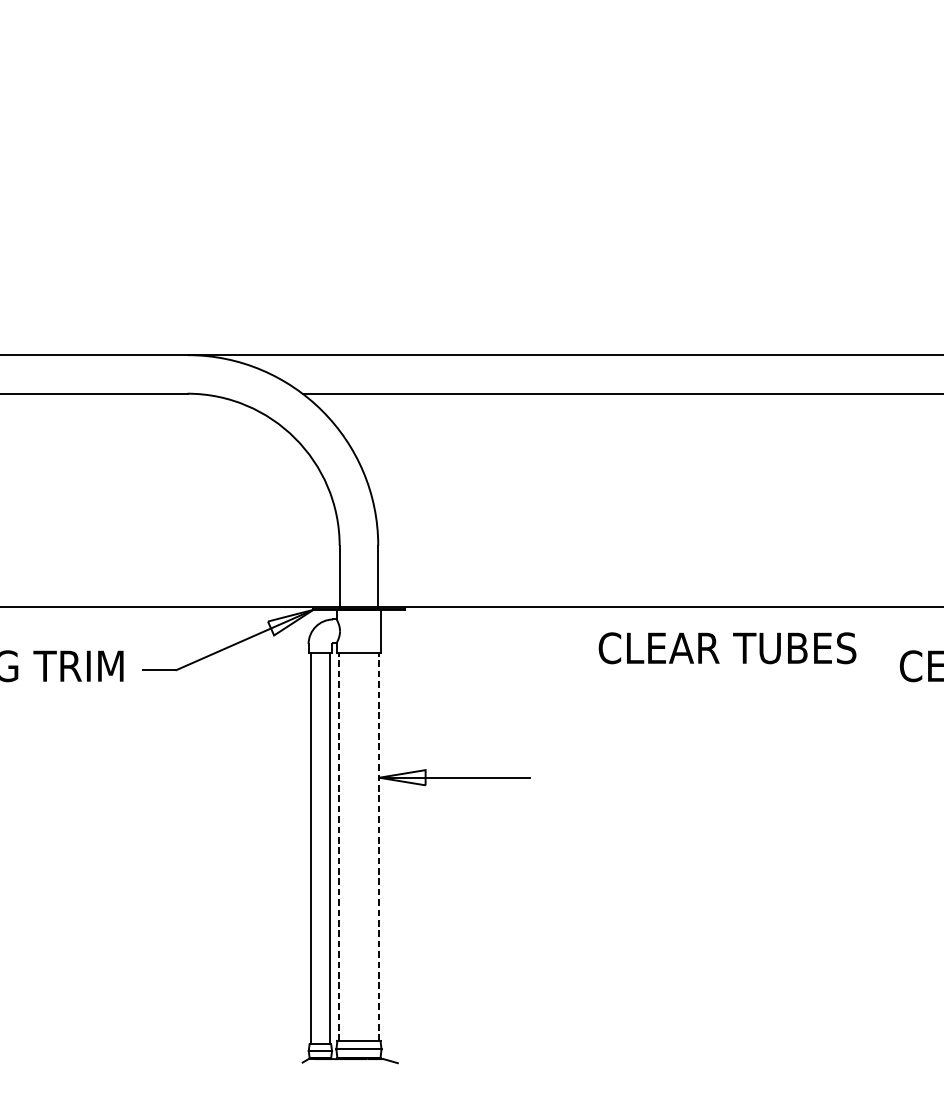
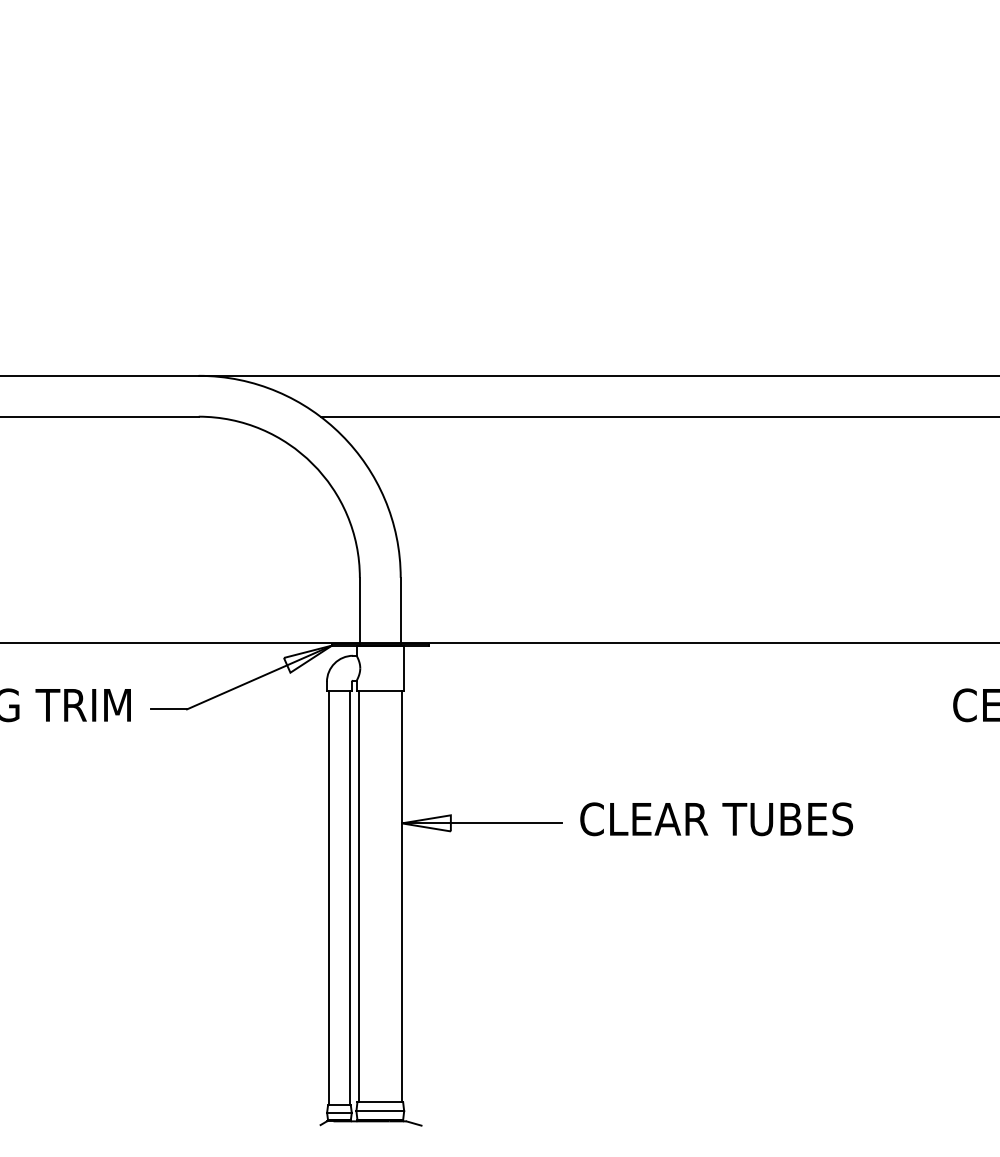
text: (727, 648) -> (716, 819), moved
line: (338, 846) -> (358, 896), dashed -> solid
line: (378, 846) -> (401, 896), dashed -> solid

